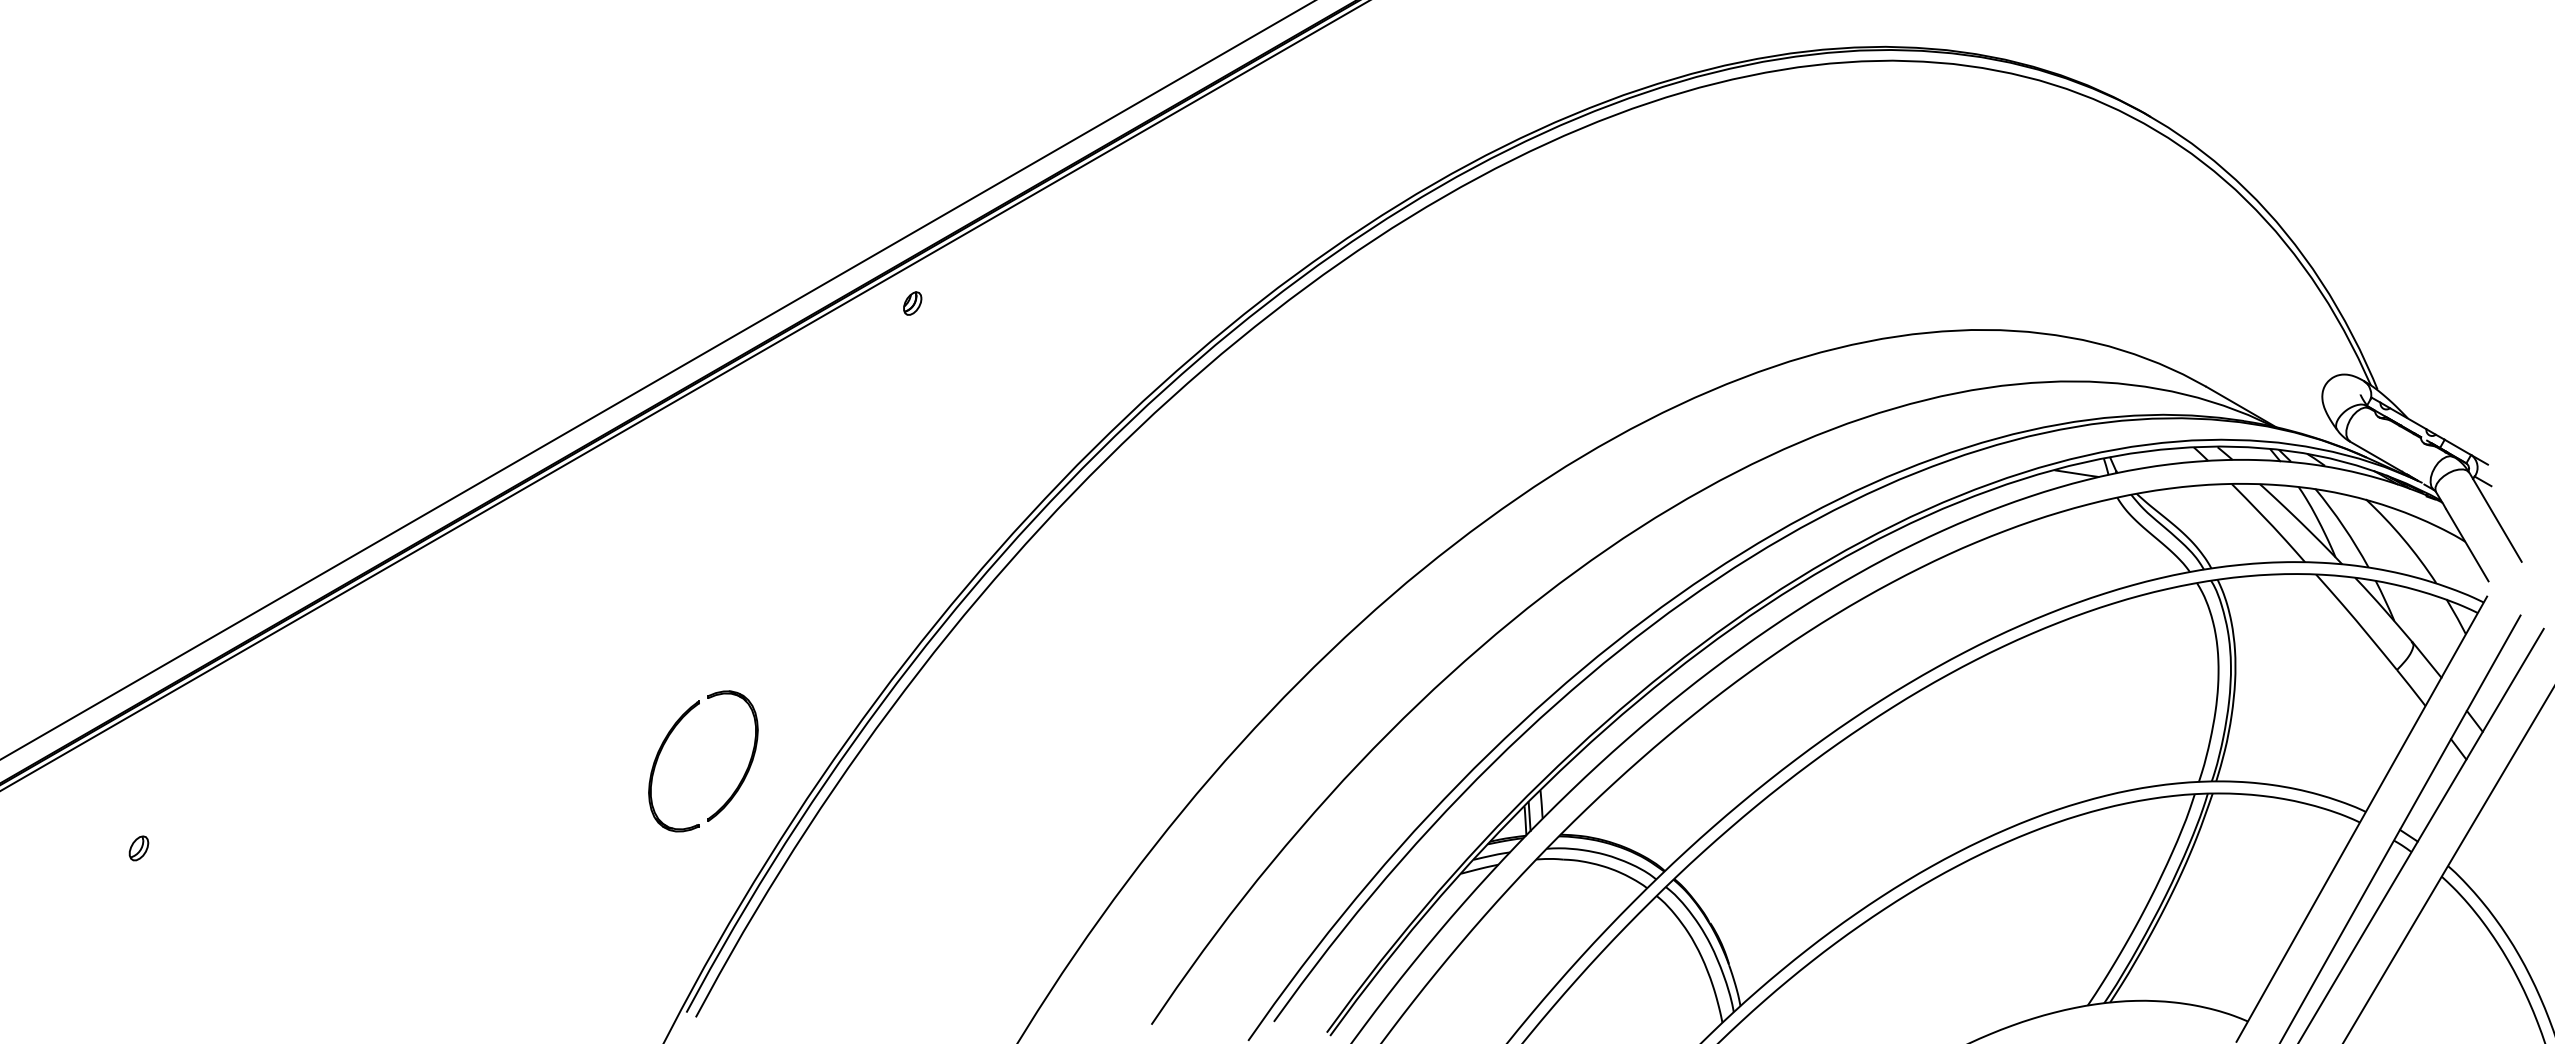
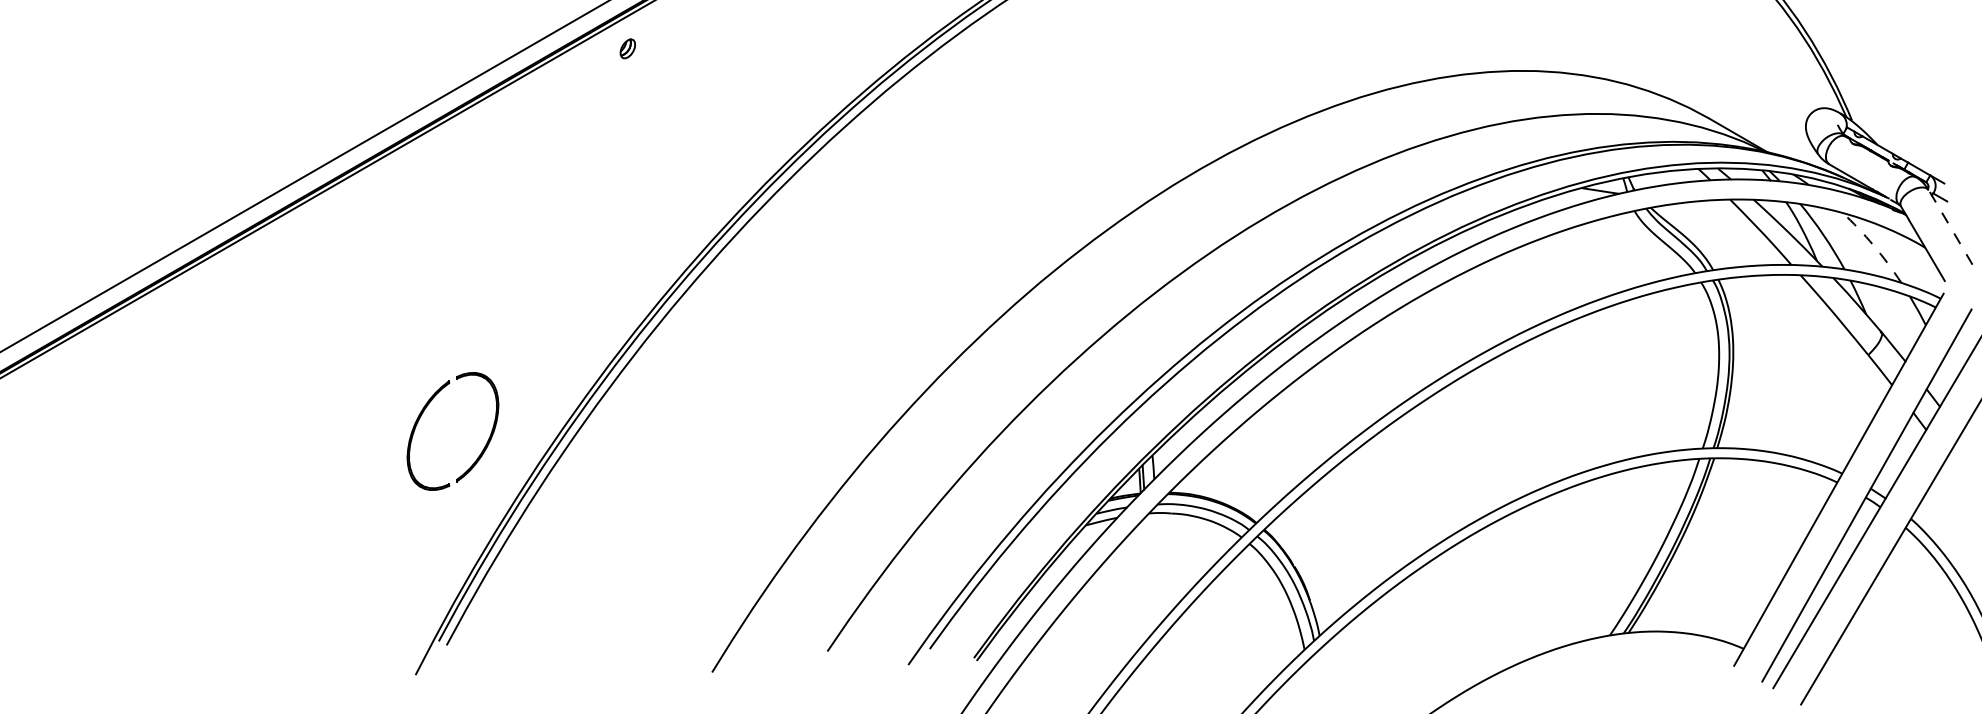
line: (2495, 517) -> (1950, 227), solid -> dashed
arc: (2403, 539) -> (1873, 246), solid -> dashed

